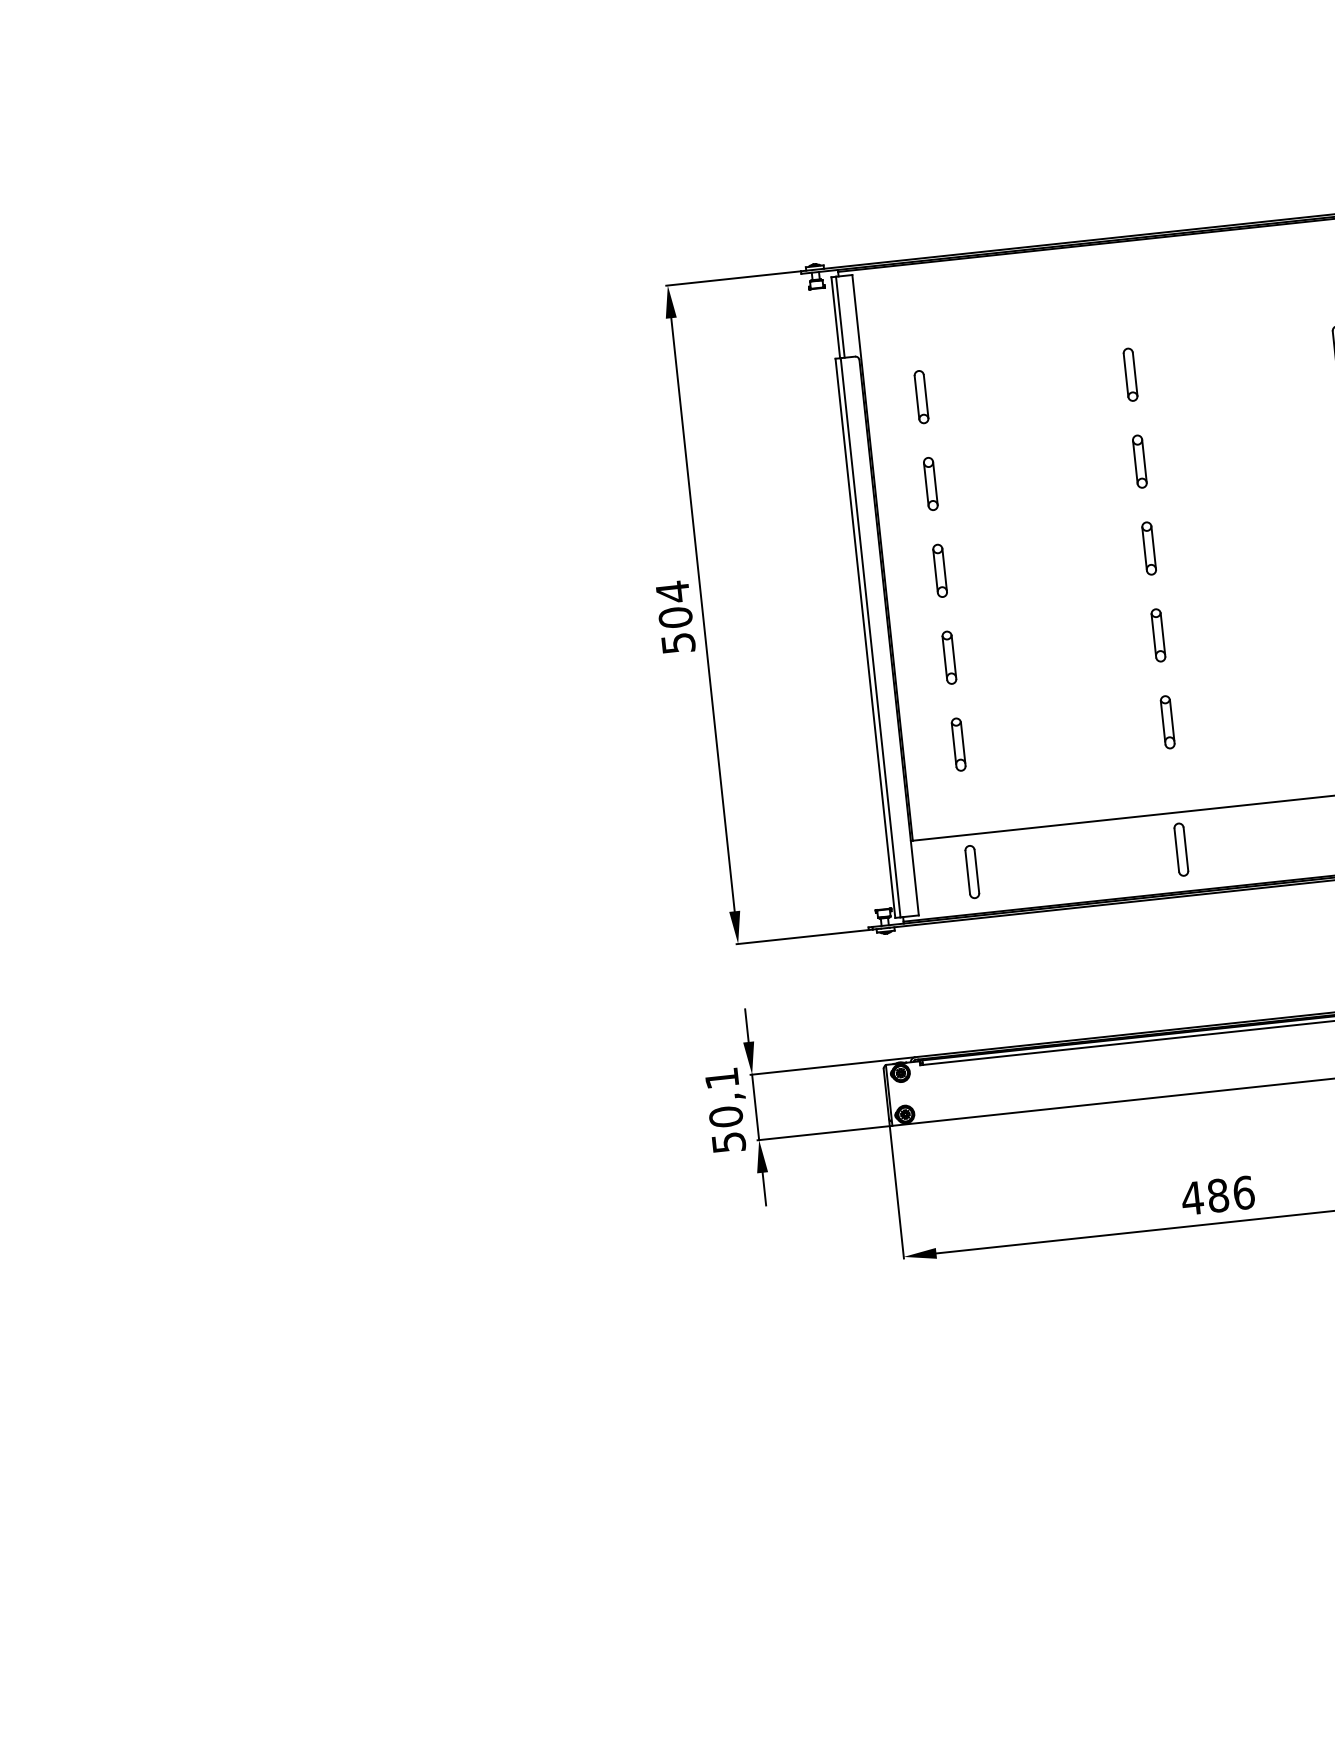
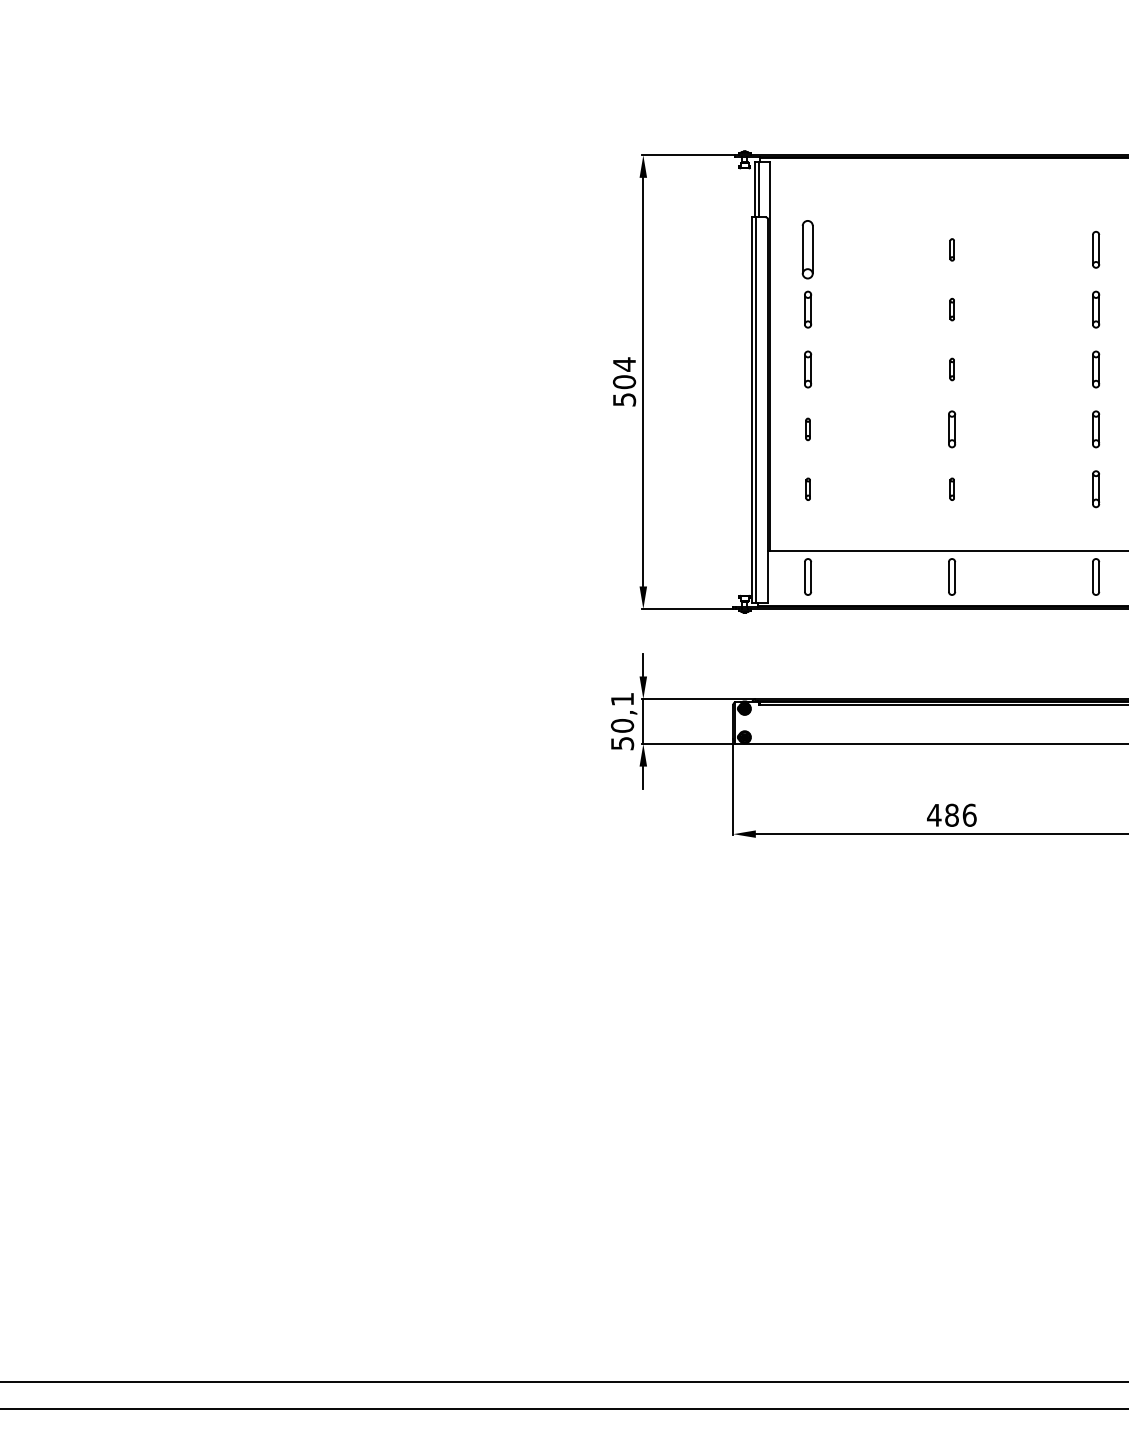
part: (1131, 374) -> (952, 249), size x0.6
part: (922, 396) -> (808, 249), size x1.6
part: (1140, 461) -> (952, 309), size x0.6
part: (1149, 548) -> (952, 369), size x0.6
part: (948, 658) -> (807, 429), size x0.6
part: (1168, 722) -> (952, 489), size x0.6
part: (959, 744) -> (808, 489), size x0.6

